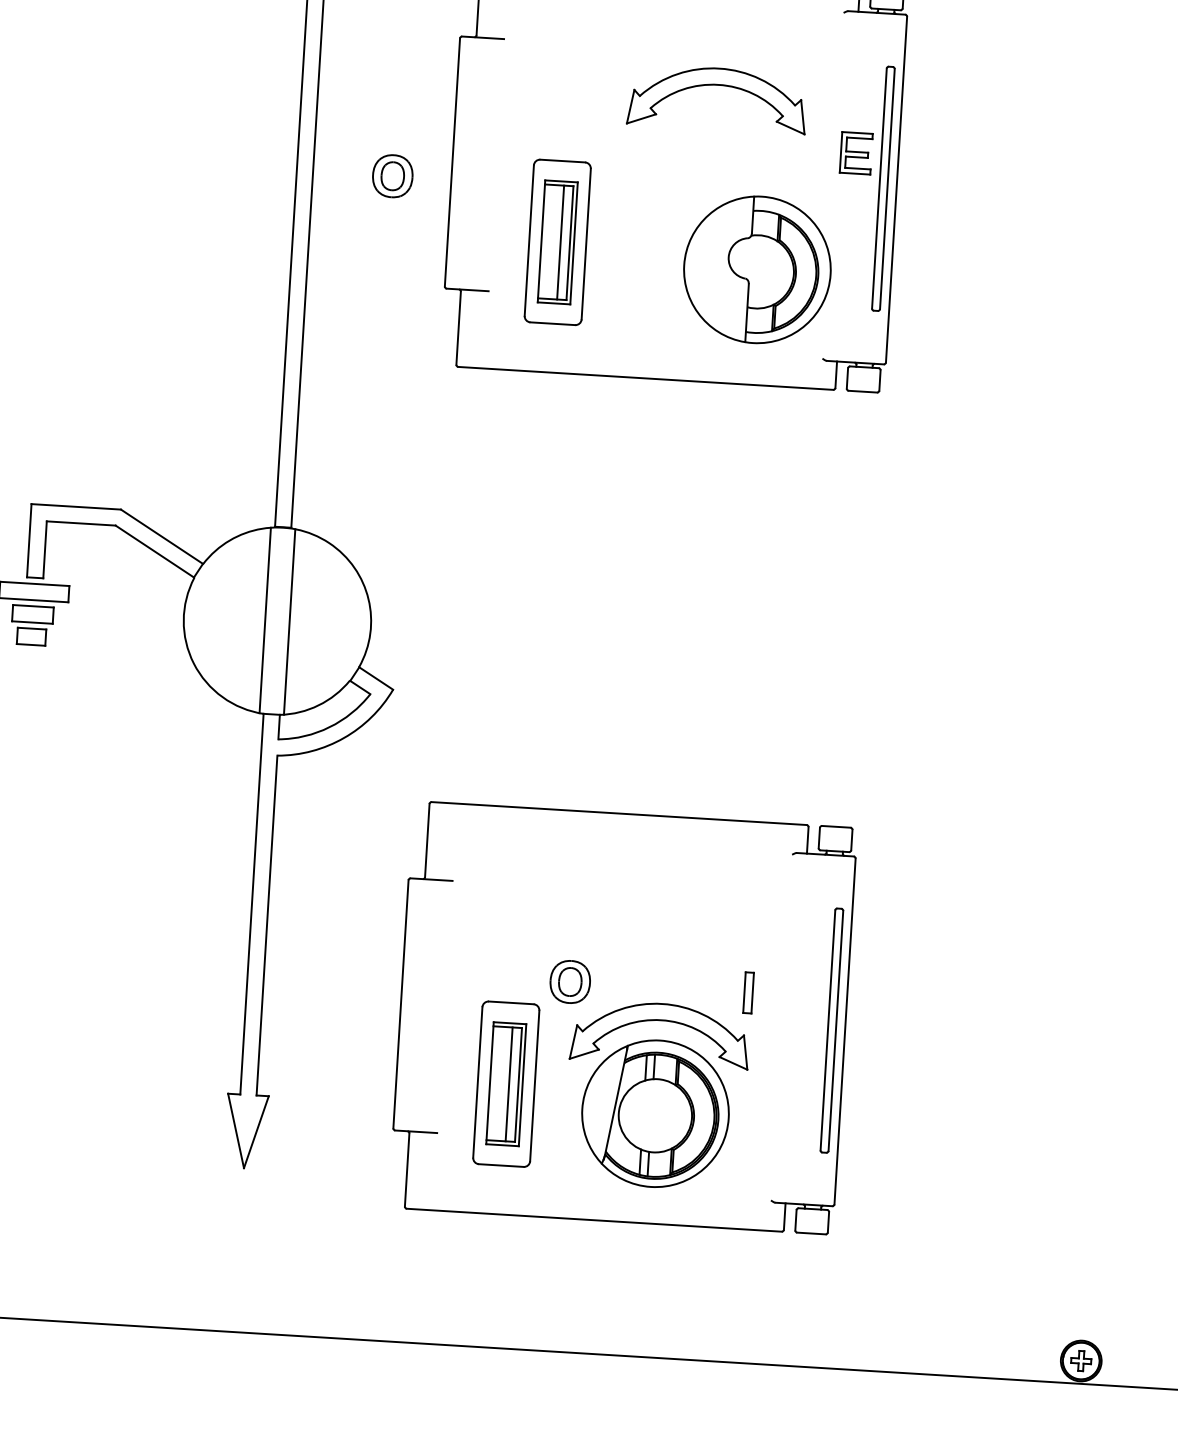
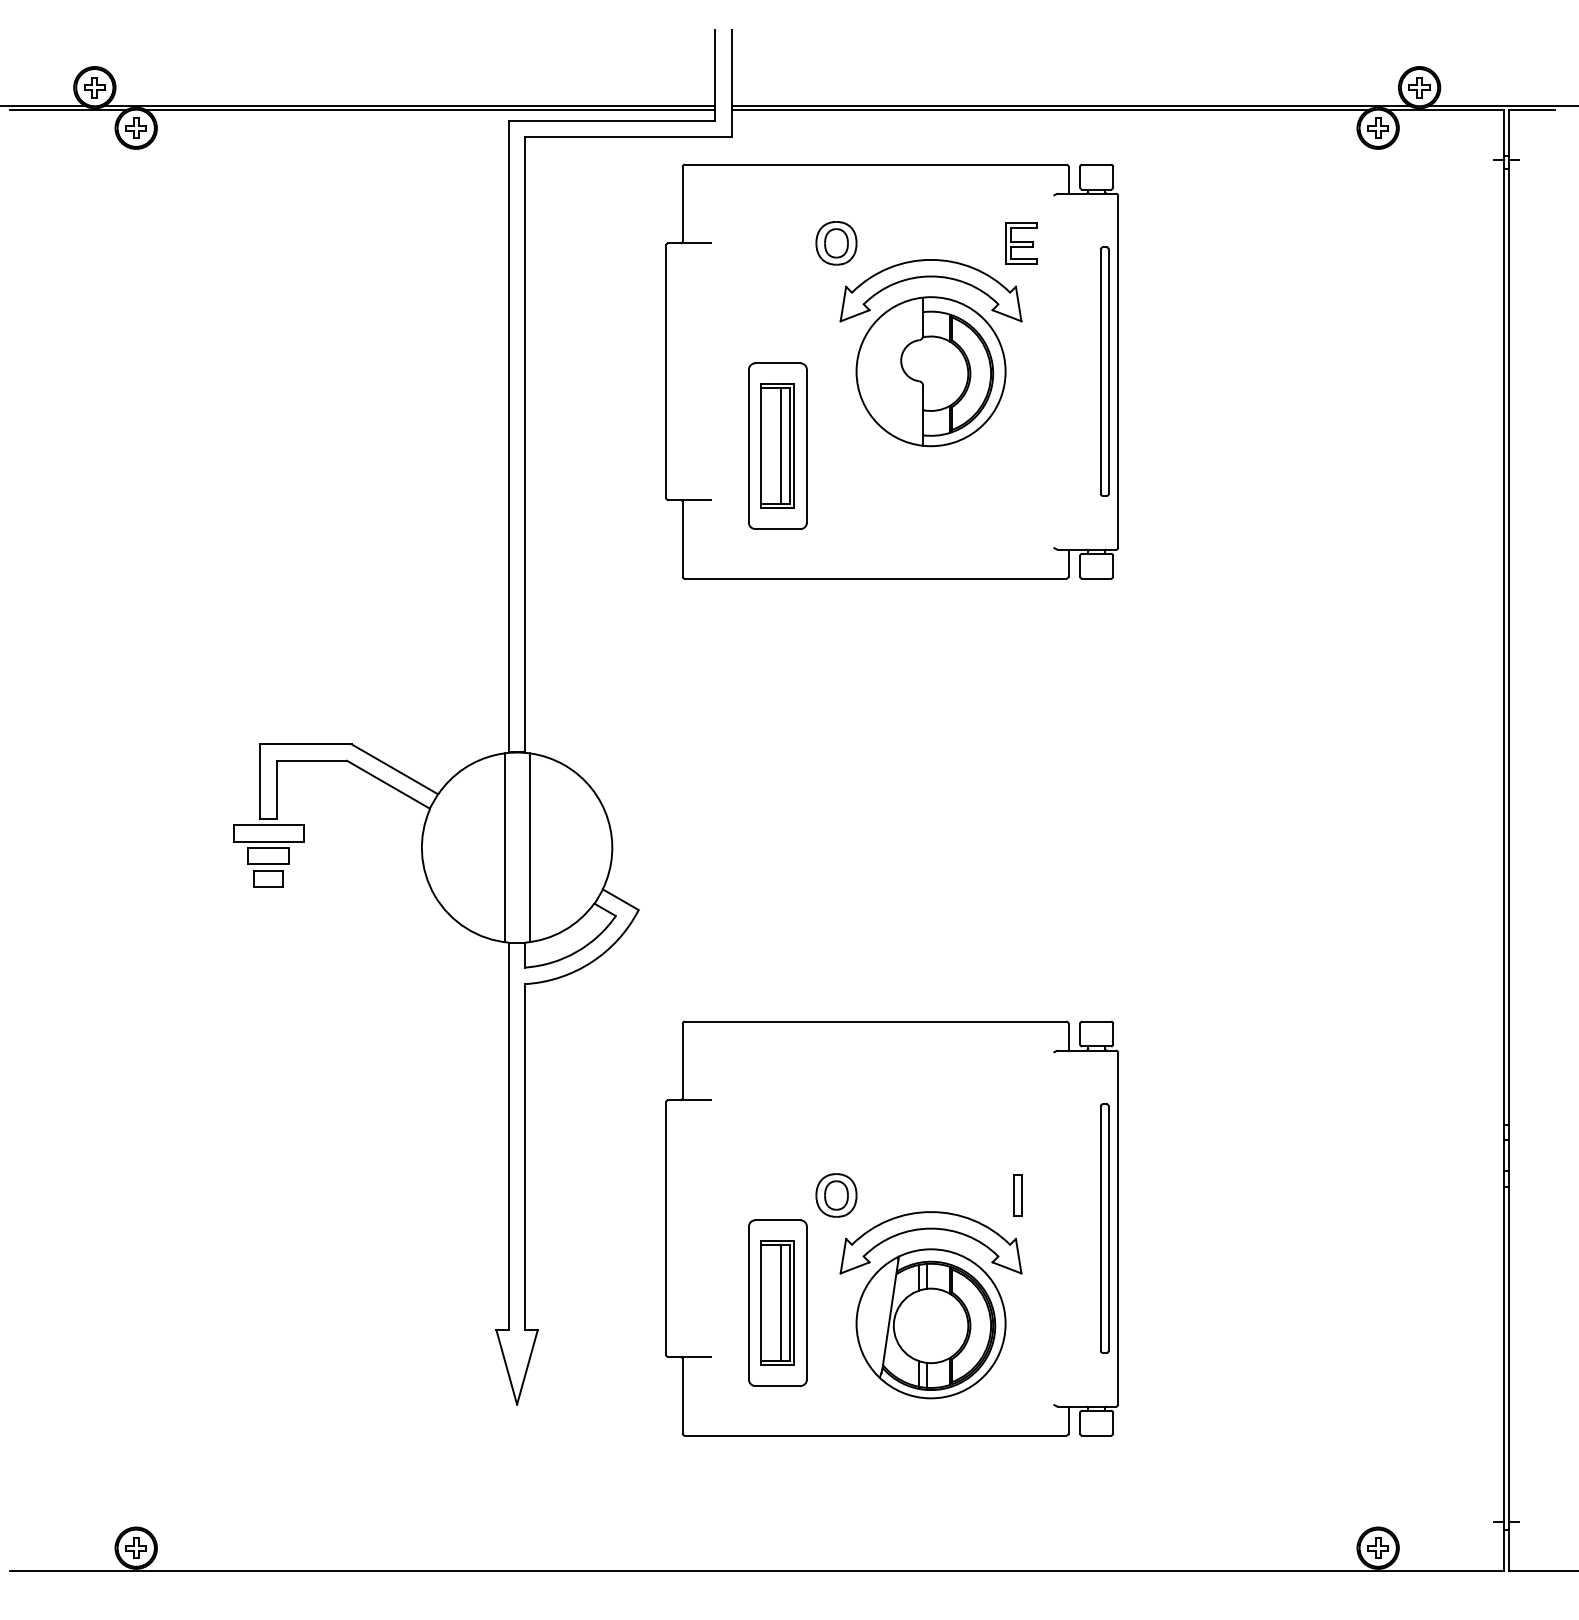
part: (856, 153) -> (1021, 243), moved
part: (392, 176) -> (836, 243), moved
part: (756, 269) -> (930, 371), moved

